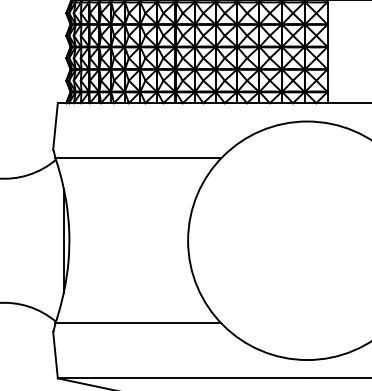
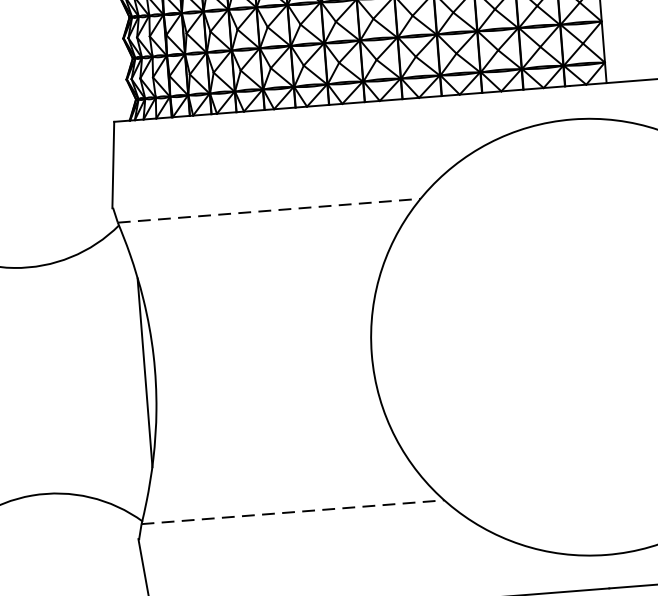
line: (138, 158) -> (269, 211), solid -> dashed
line: (138, 323) -> (293, 512), solid -> dashed

